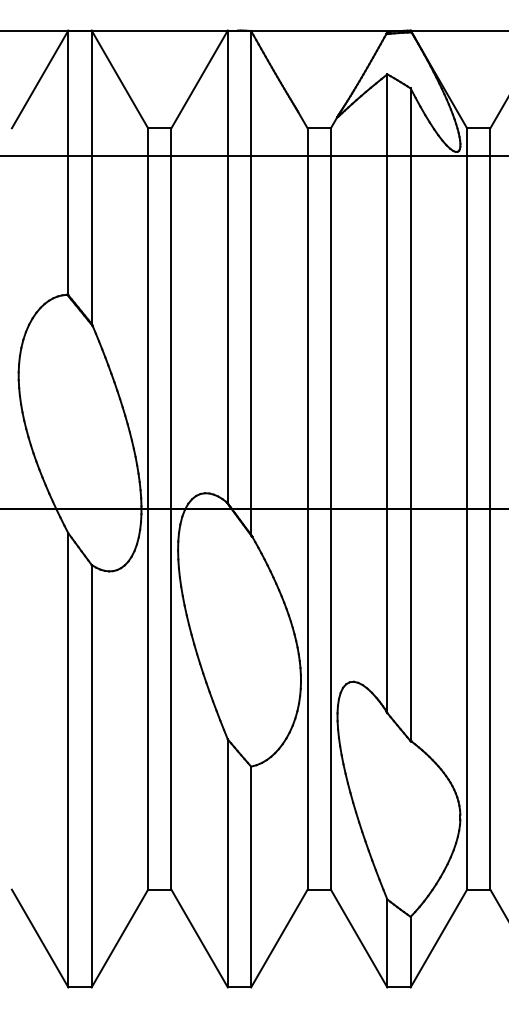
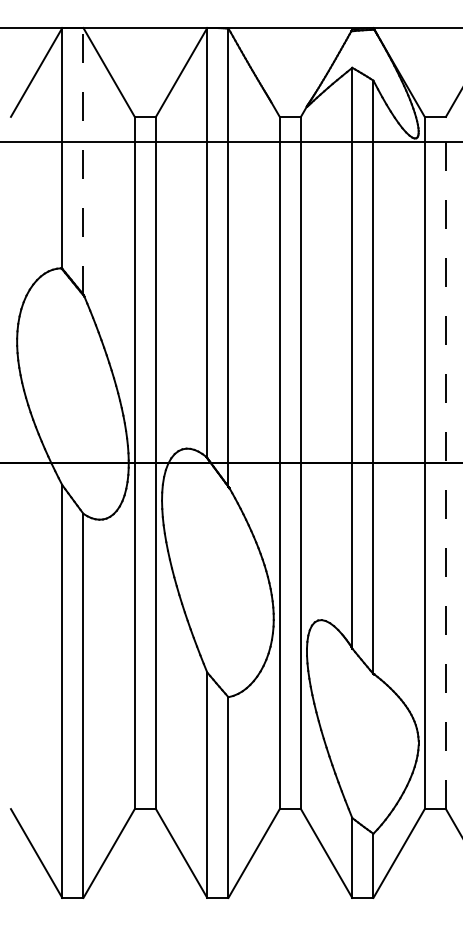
line: (91, 177) -> (83, 161), solid -> dashed
line: (490, 509) -> (446, 463), solid -> dashed

